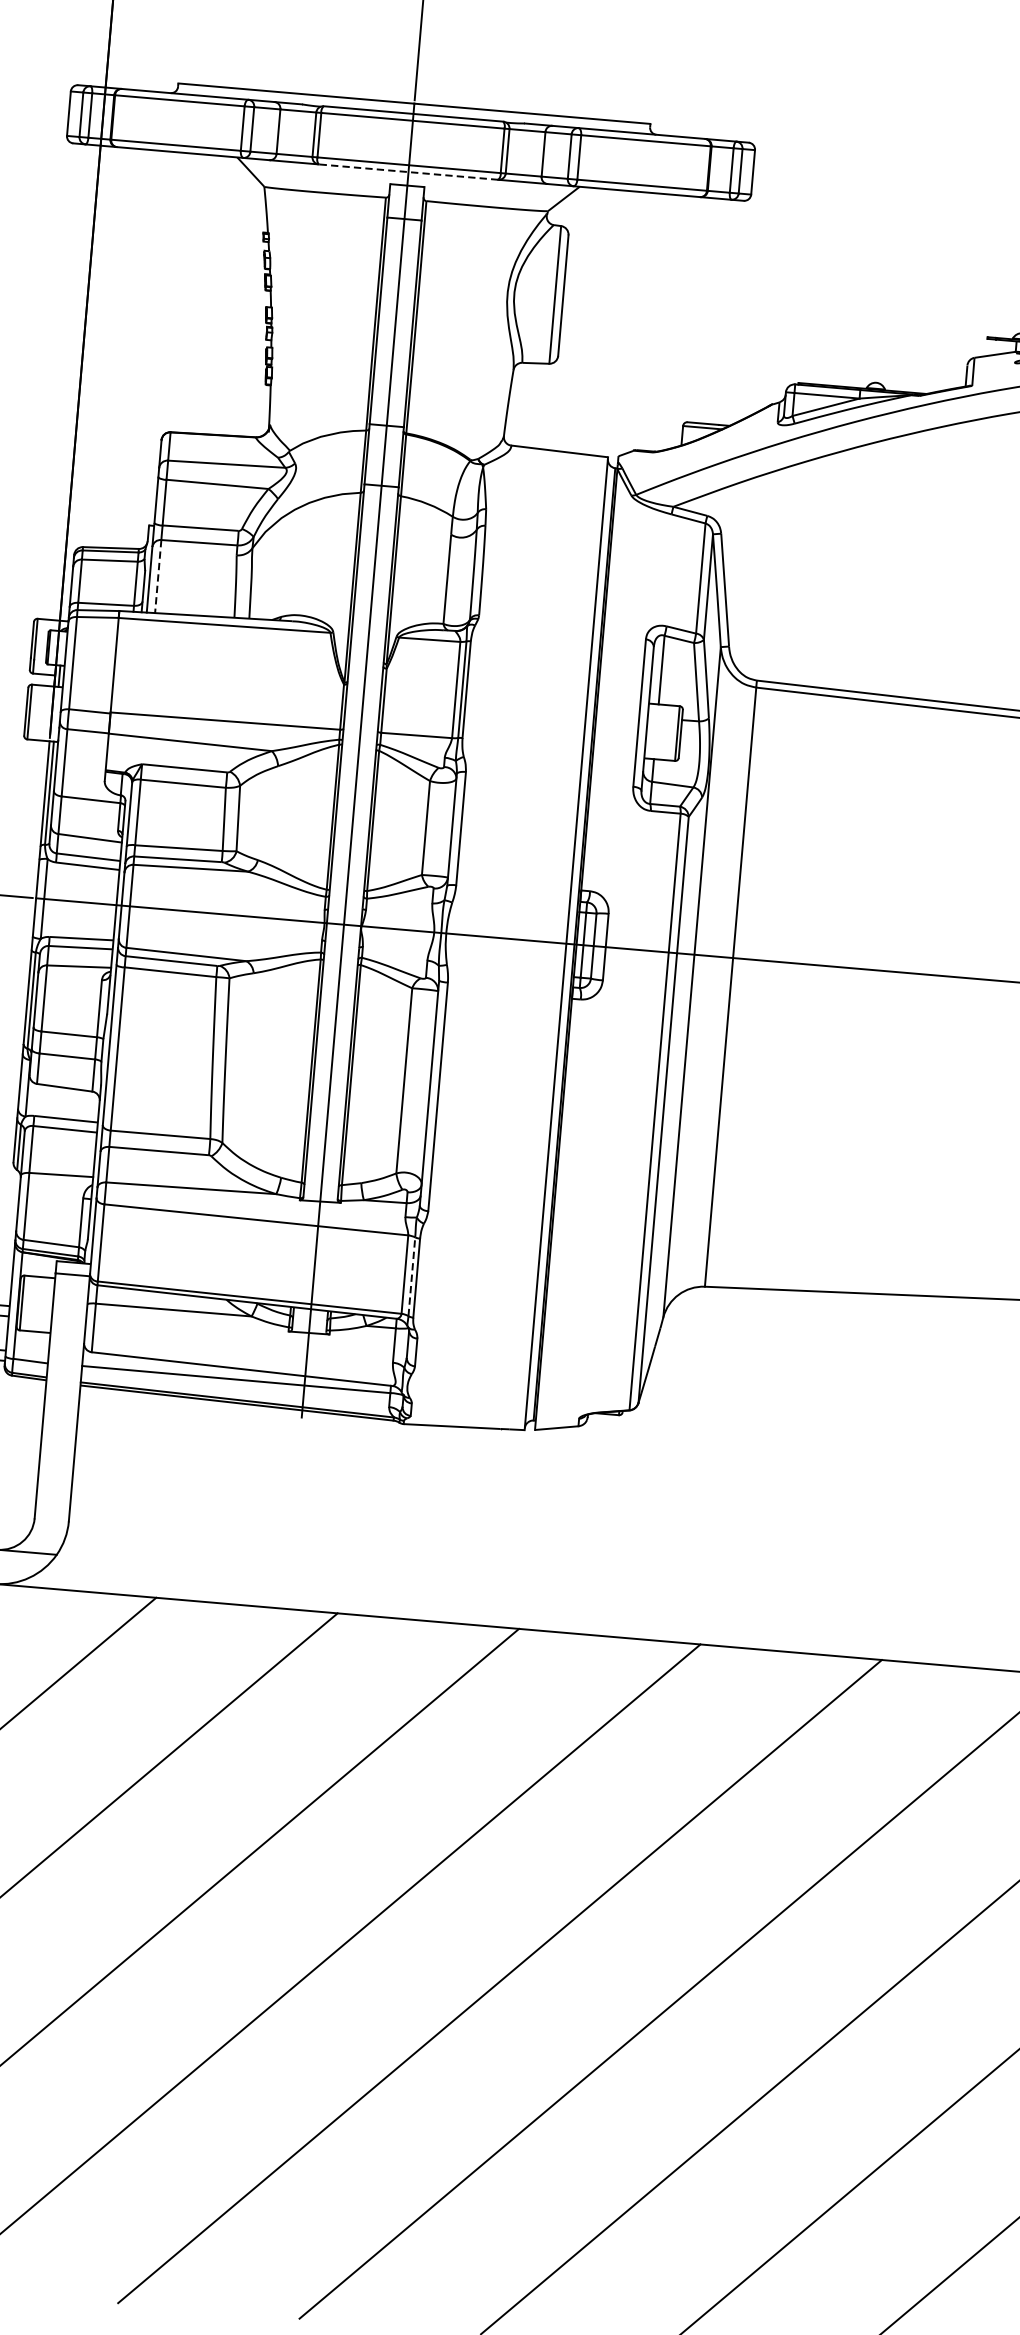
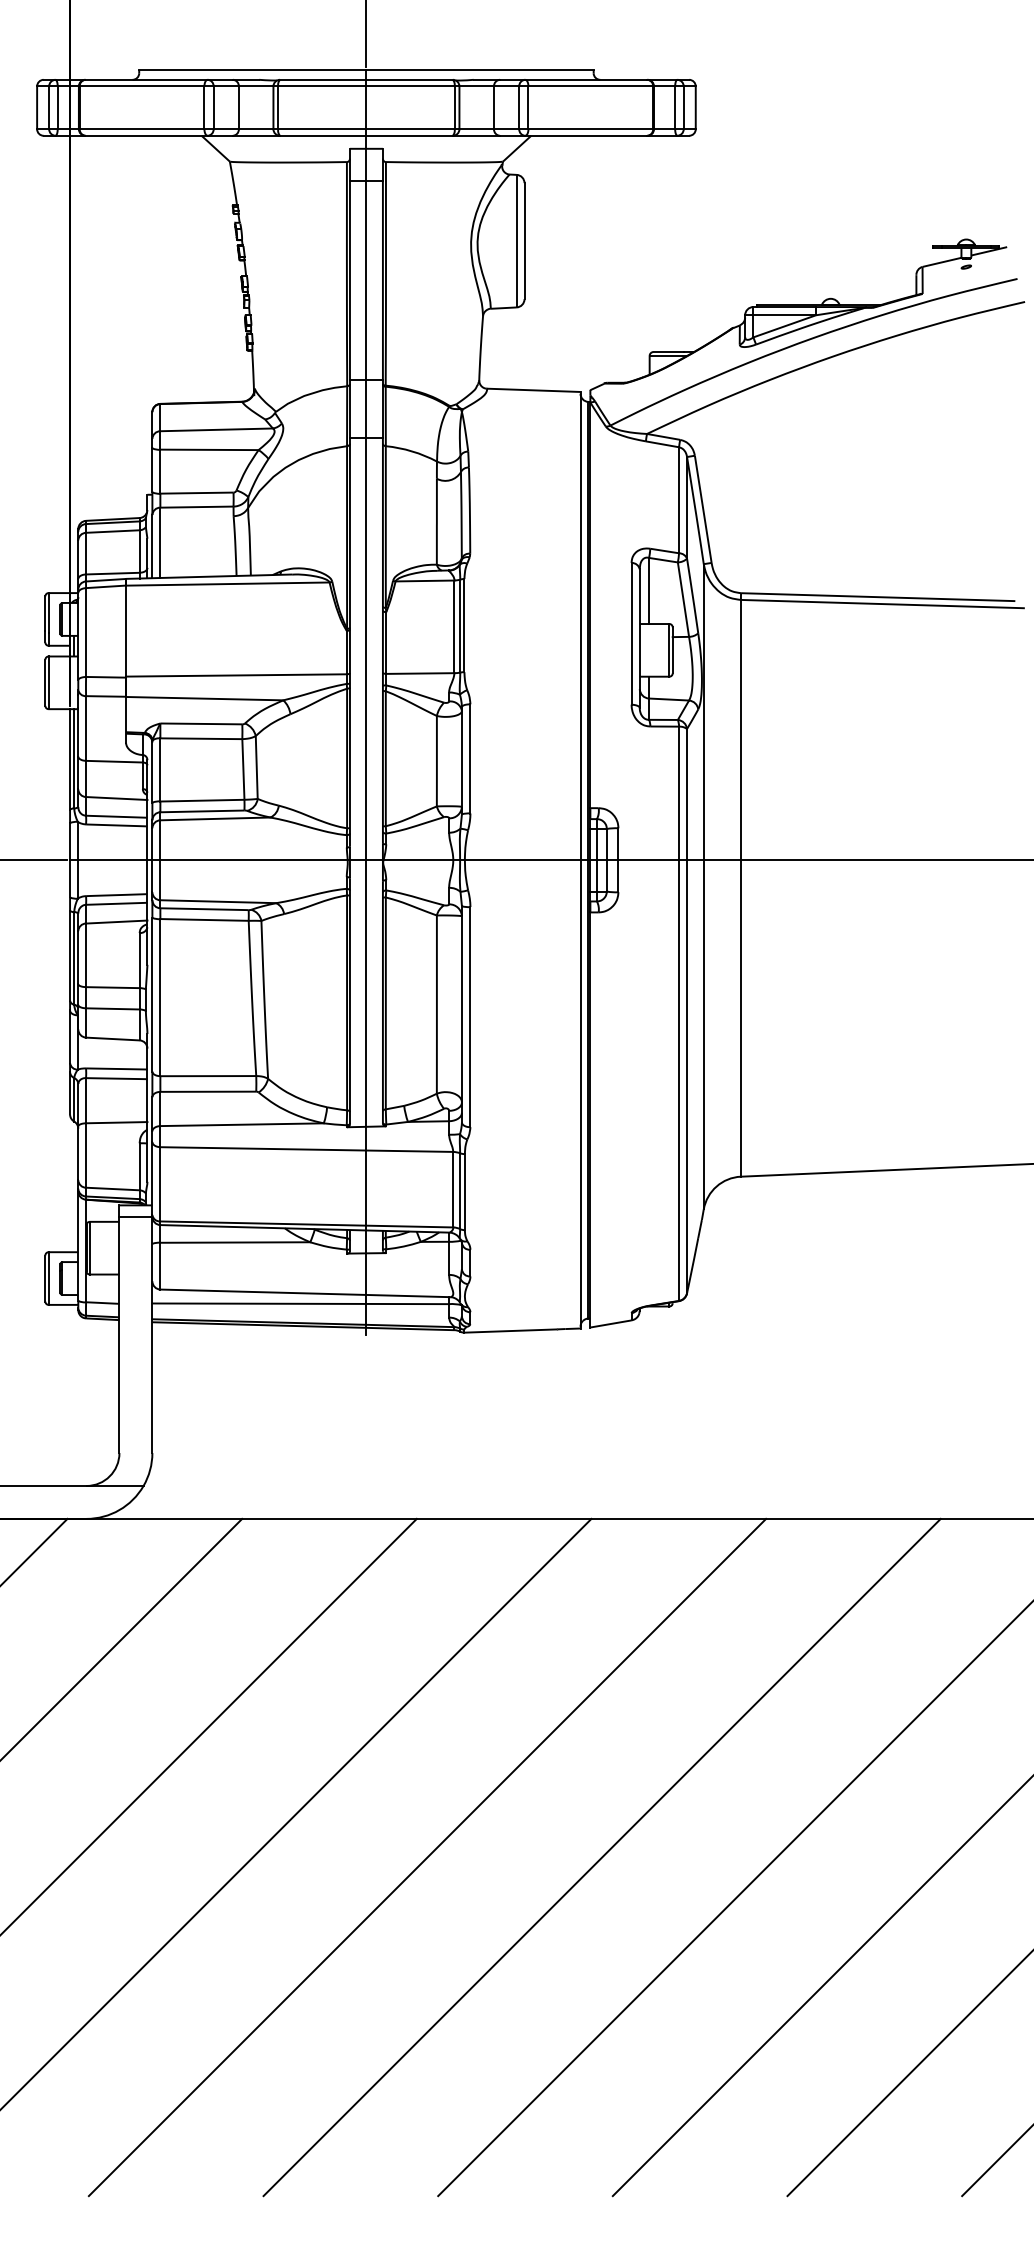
line: (407, 171) -> (365, 135), dashed -> solid
line: (158, 577) -> (160, 543), dashed -> solid
line: (412, 1277) -> (460, 1191), dashed -> solid

